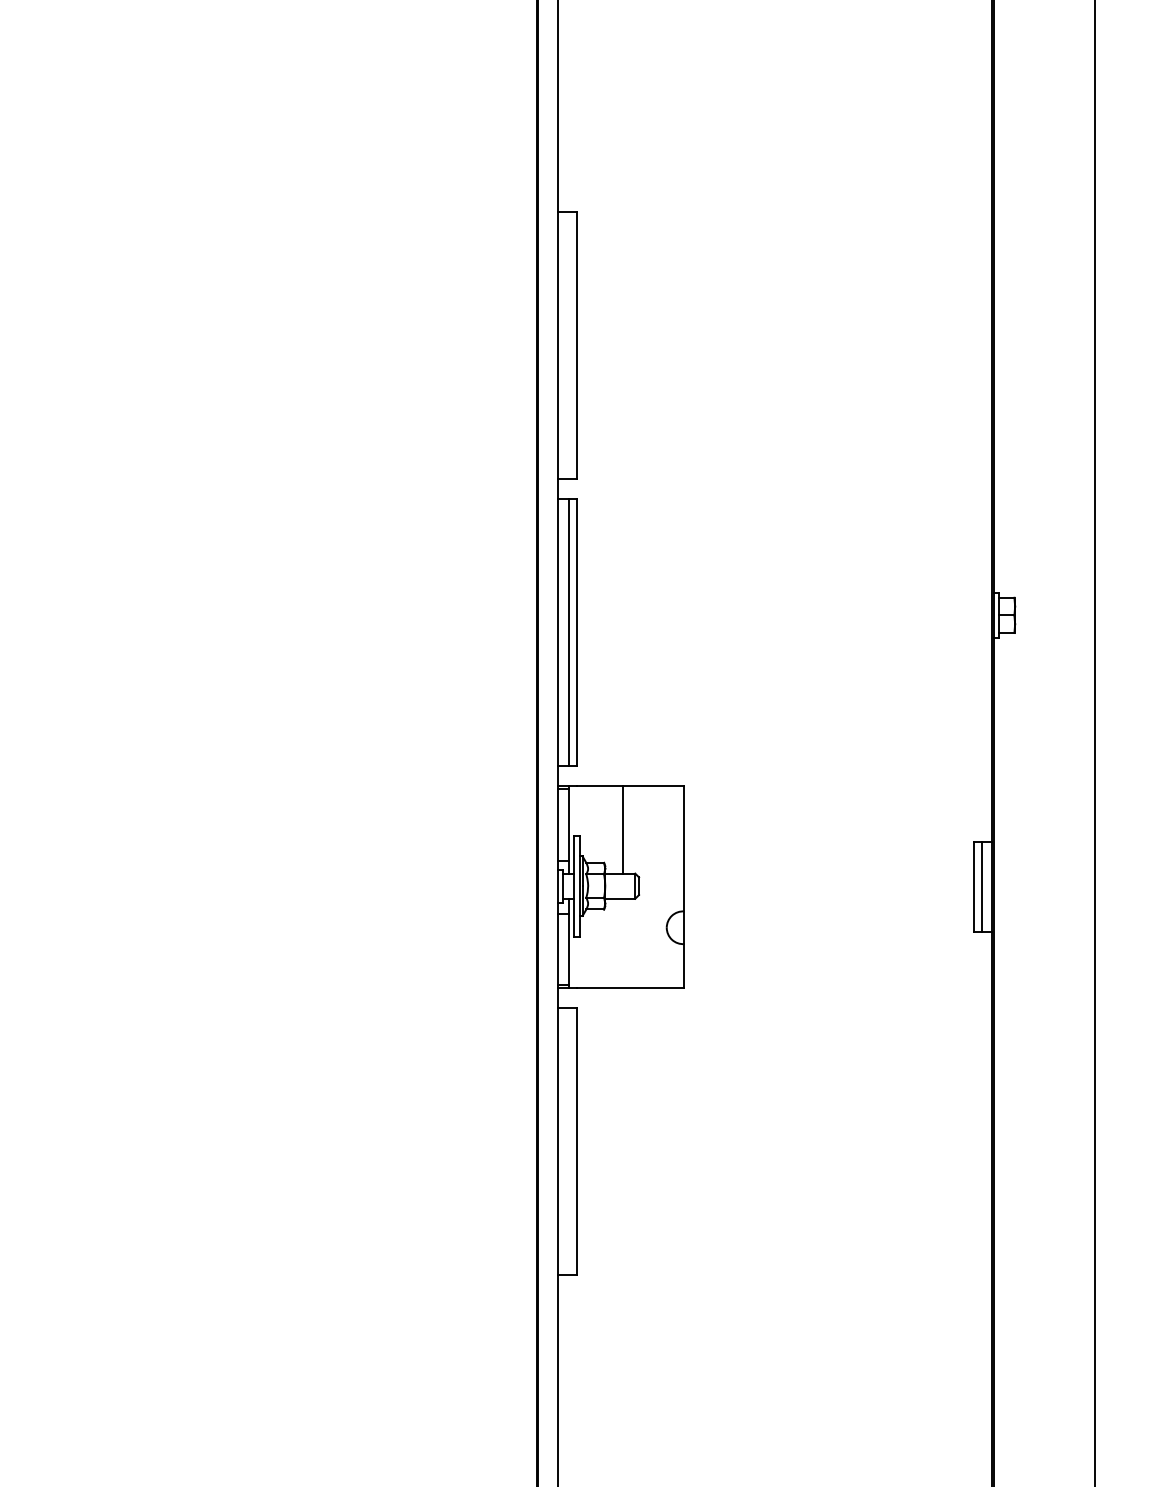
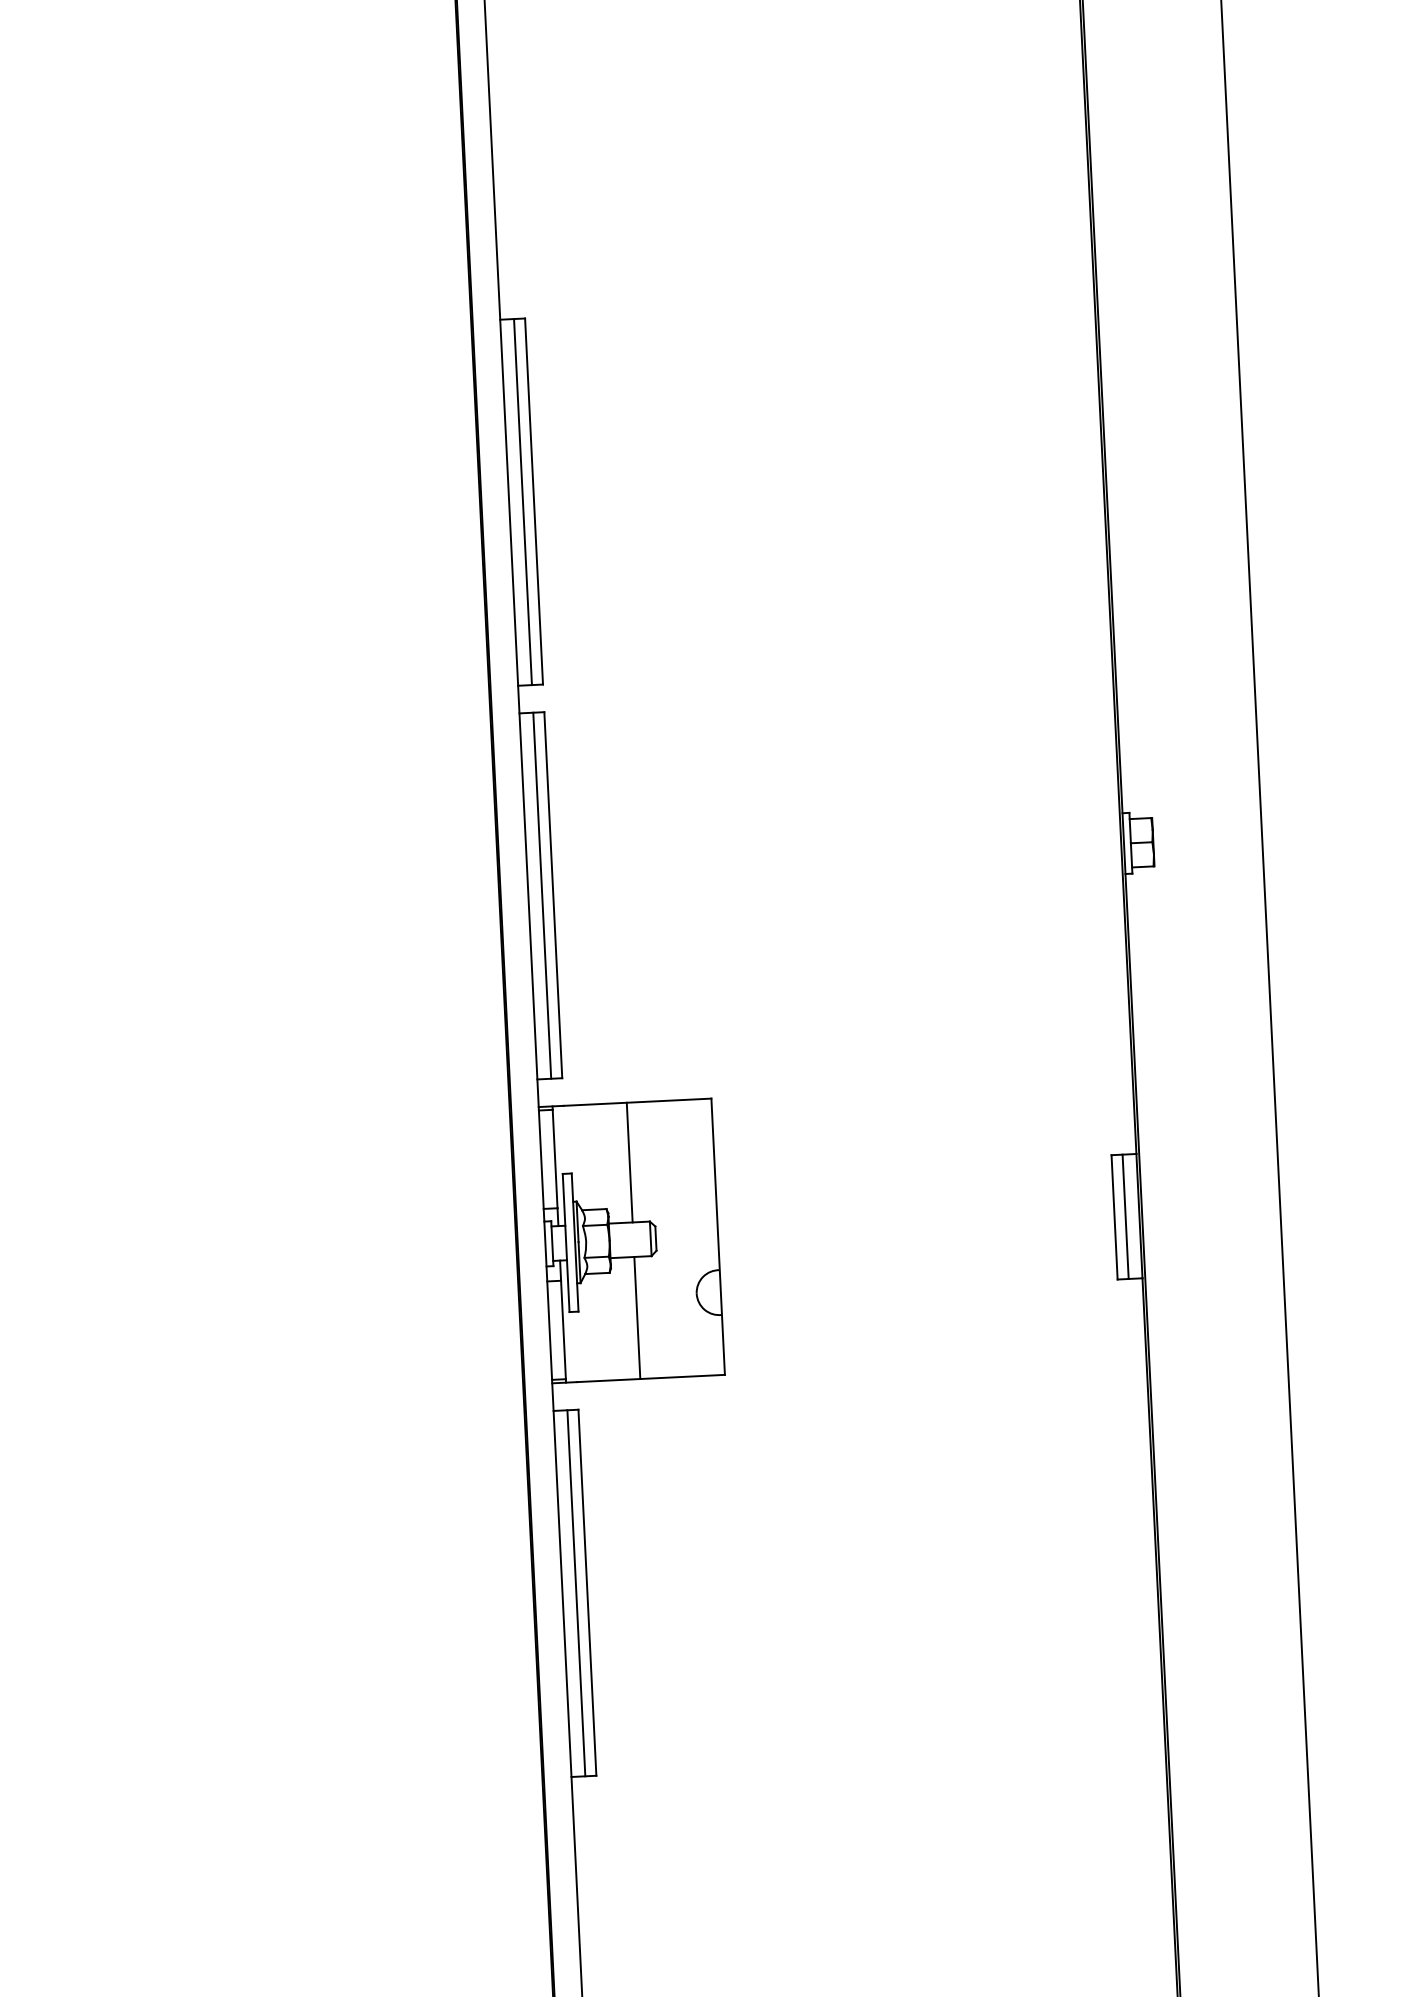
line: (568, 344) -> (522, 500), added
line: (622, 942) -> (637, 1316), added
line: (568, 1140) -> (576, 1591), added

